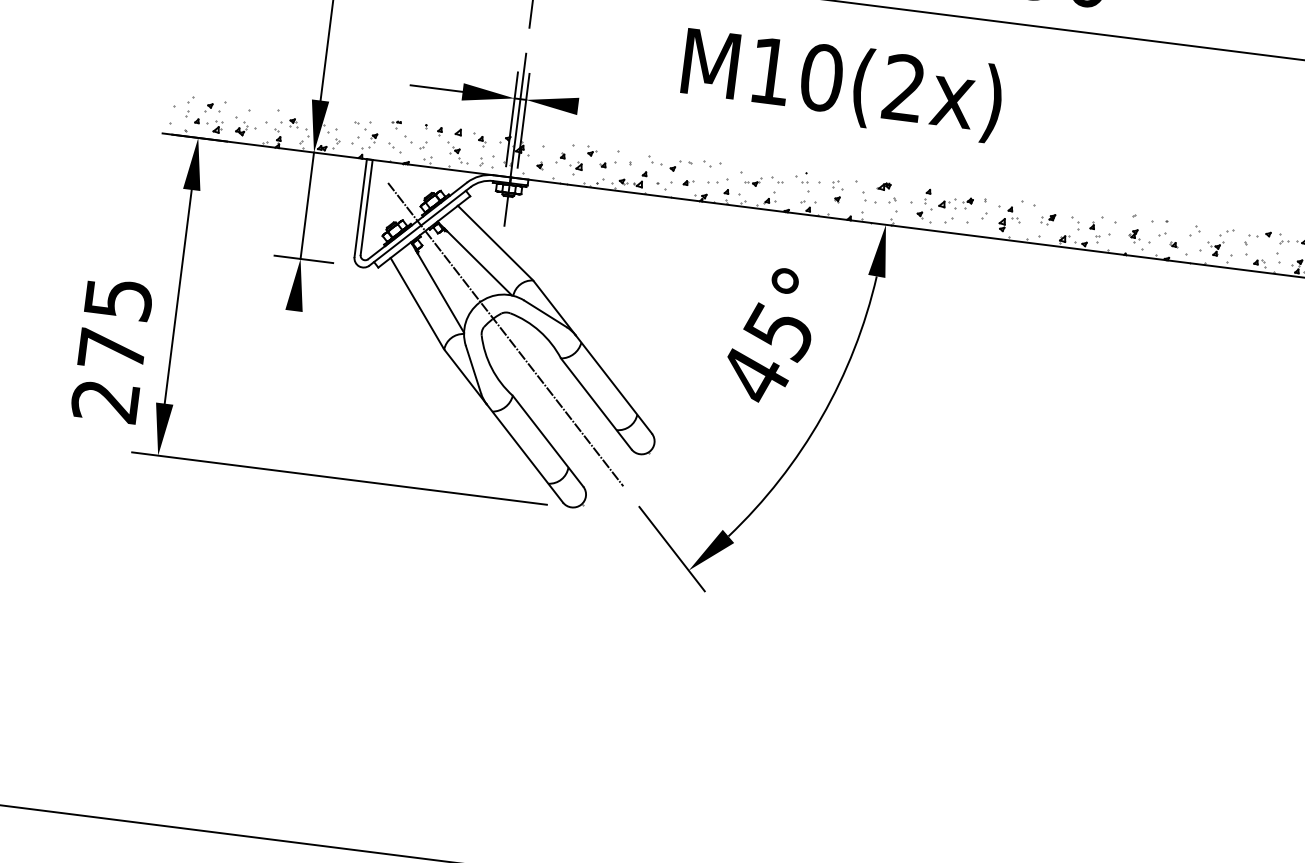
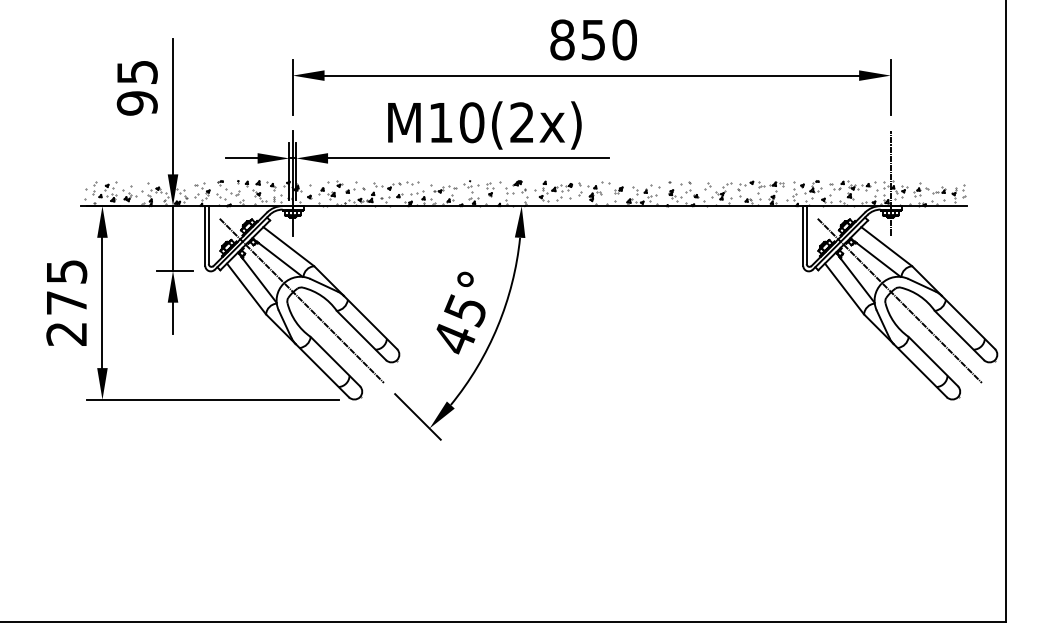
line: (808, 135) -> (468, 158), added
text: (770, 334) -> (460, 312), moved
line: (291, 337) -> (173, 318), added
text: (111, 349) -> (66, 302), moved

